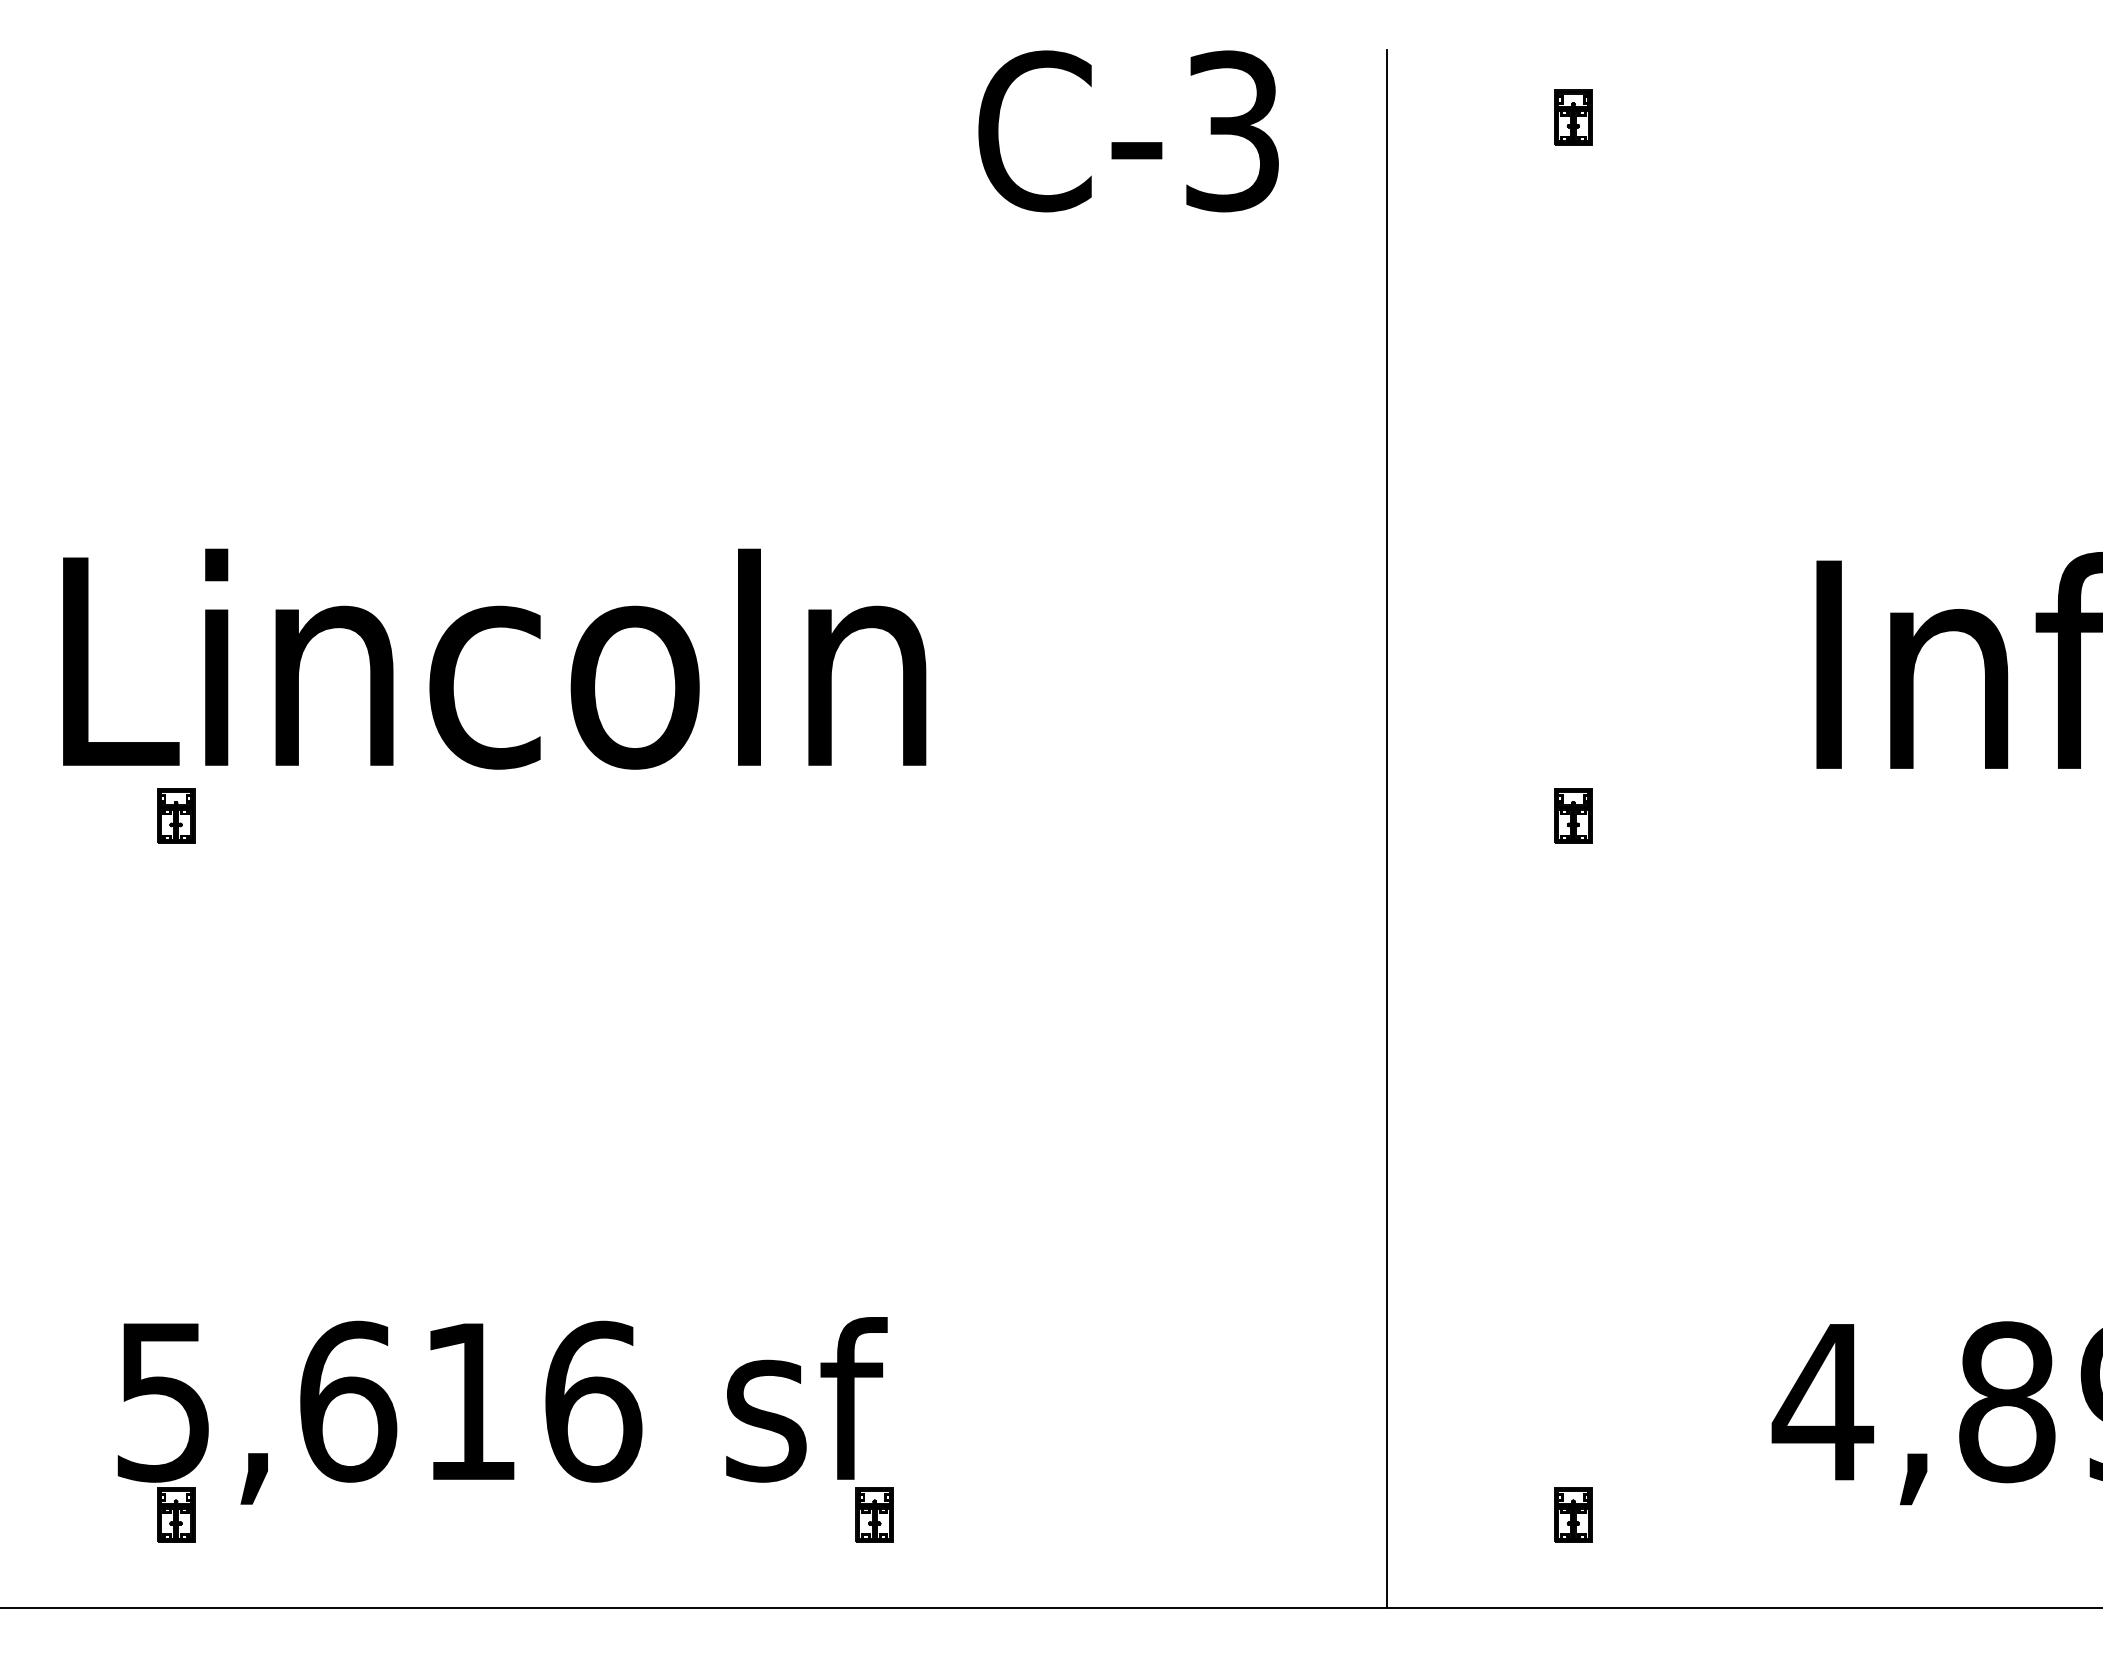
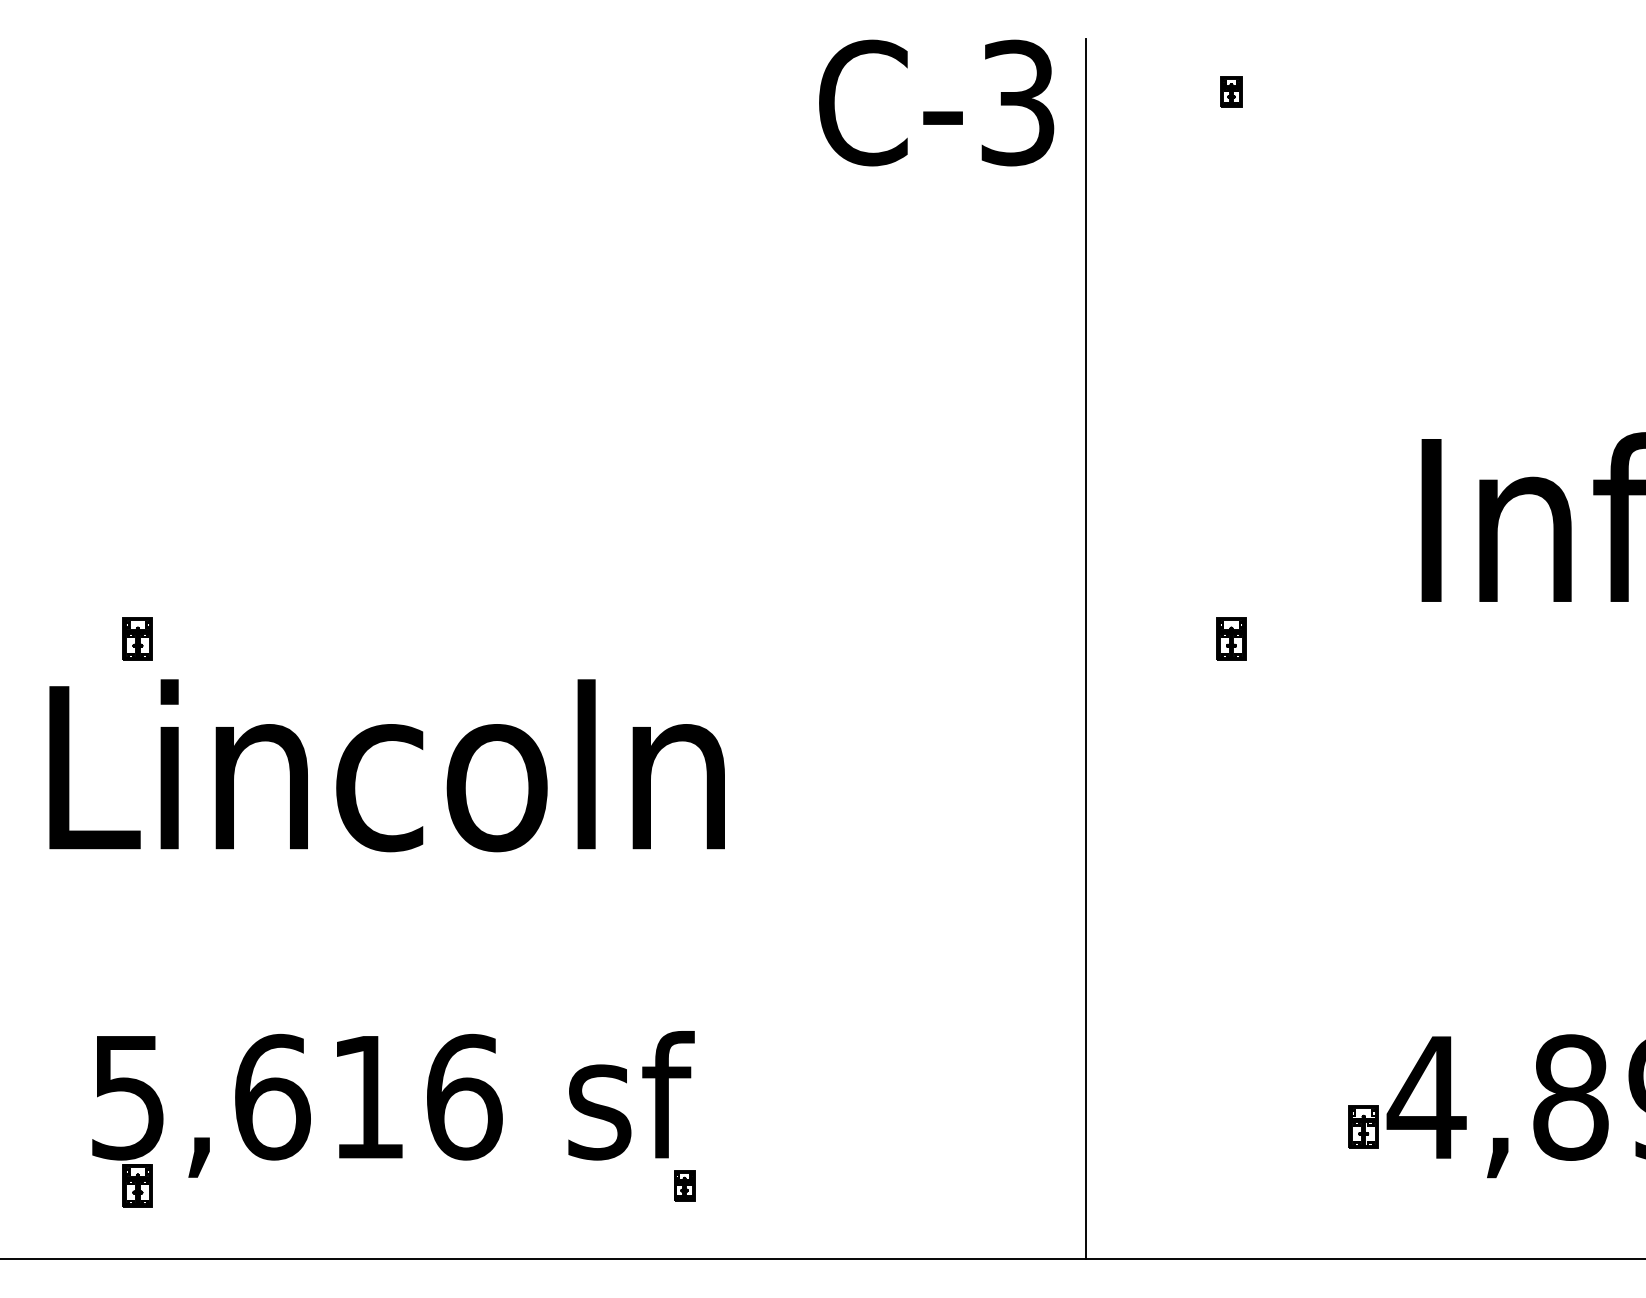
part: (1573, 117) -> (1231, 92), size x0.7
text: (1128, 131) -> (936, 103), moved
text: (494, 658) -> (387, 765), moved
part: (874, 1514) -> (684, 1185), size x0.7
part: (1573, 1514) -> (1363, 1126), moved

